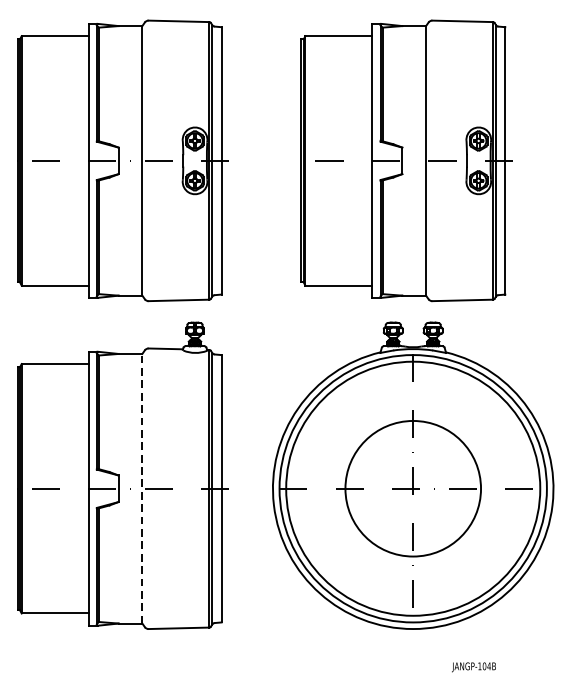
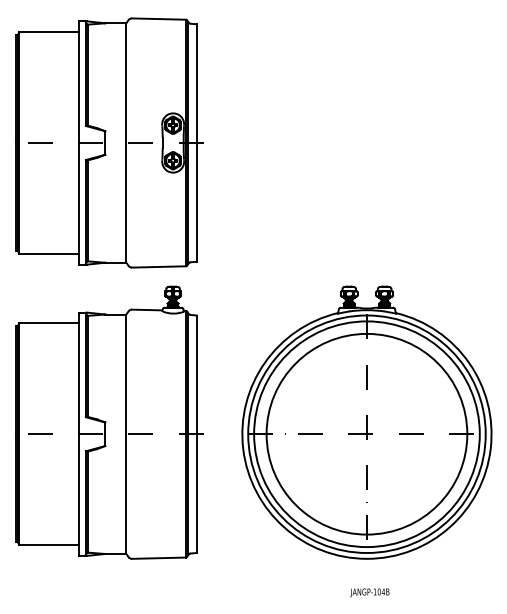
part: (407, 160) -> (361, 142), removed
circle: (412, 487) -> (366, 433), size x1.67
line: (142, 489) -> (126, 434), dashed -> solid
text: (473, 666) -> (369, 592), moved

